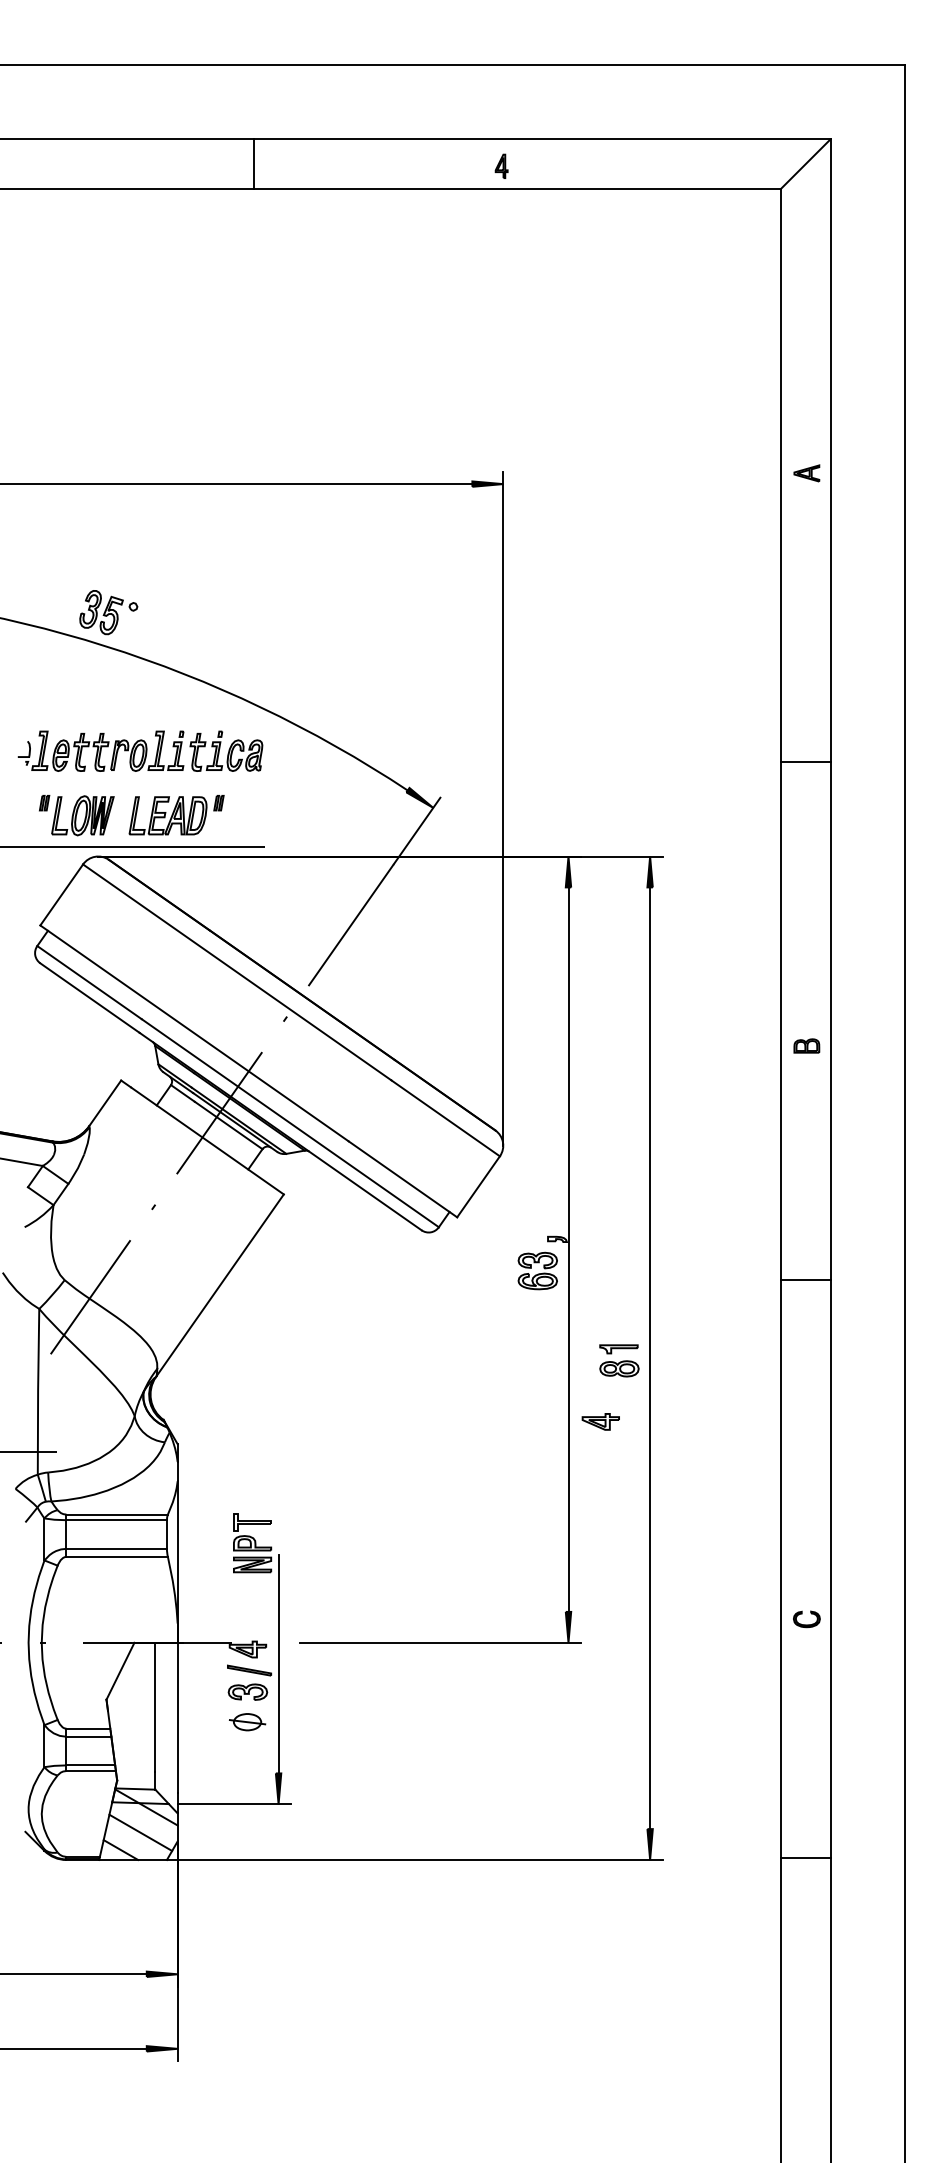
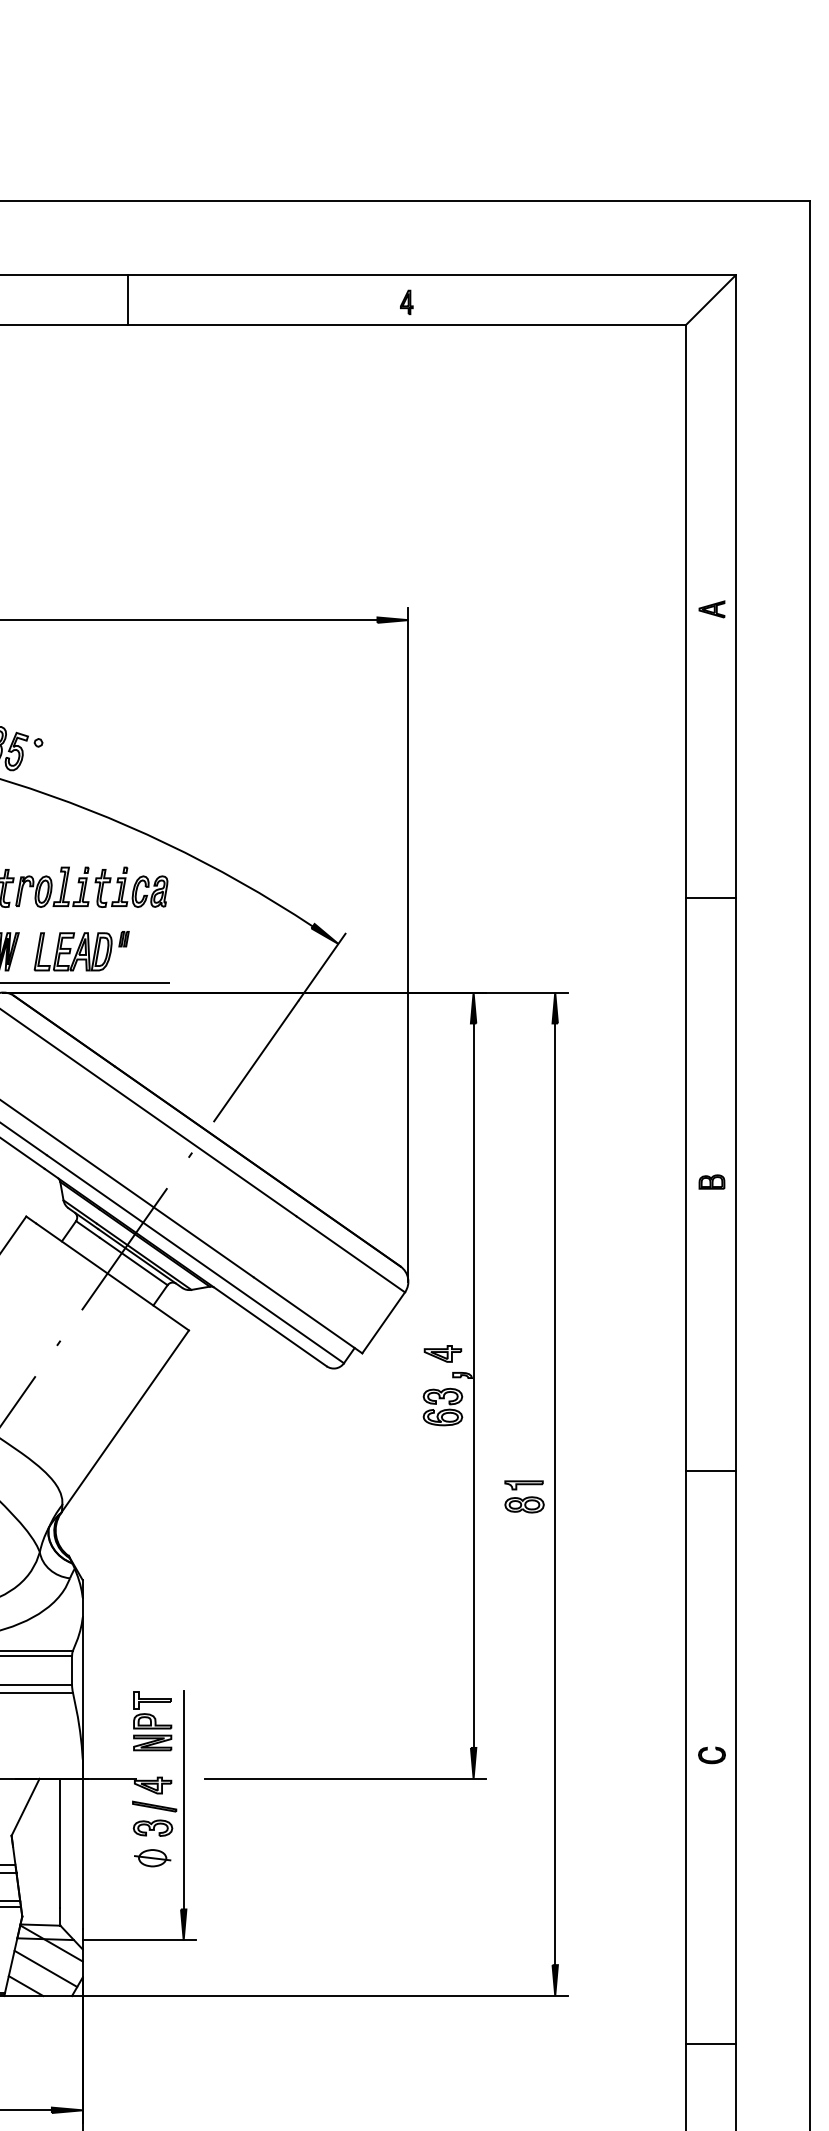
line: (254, 164) -> (127, 300), moved
line: (805, 1279) -> (710, 1470), moved
part: (600, 1421) -> (442, 1353), moved
part: (252, 1543) -> (152, 1721), moved
line: (805, 1857) -> (710, 2043), moved

